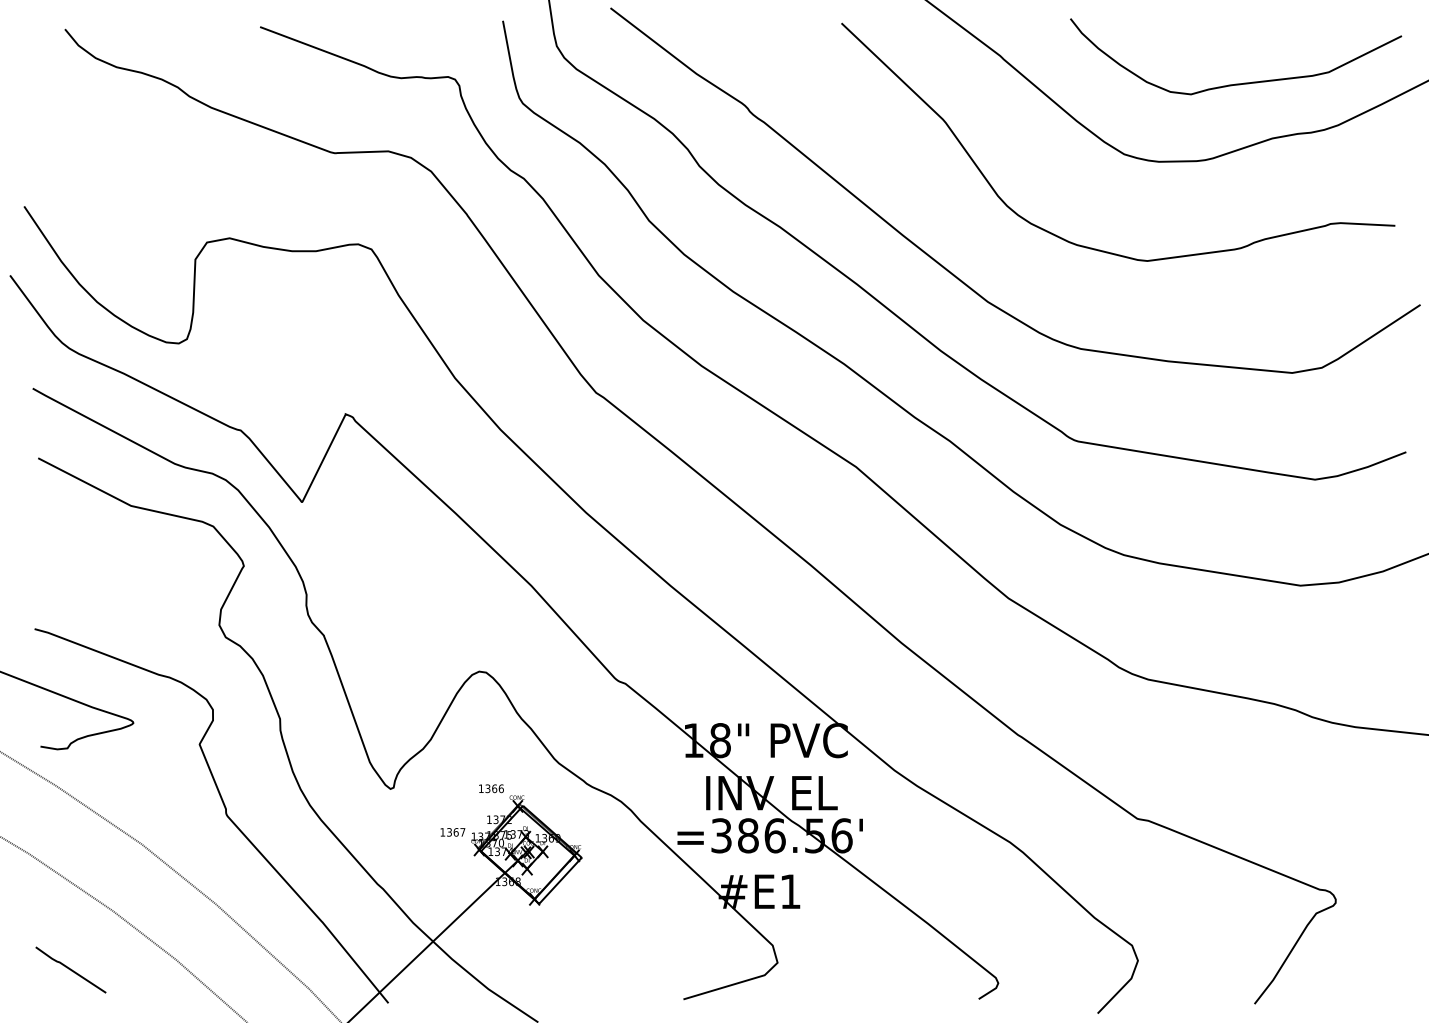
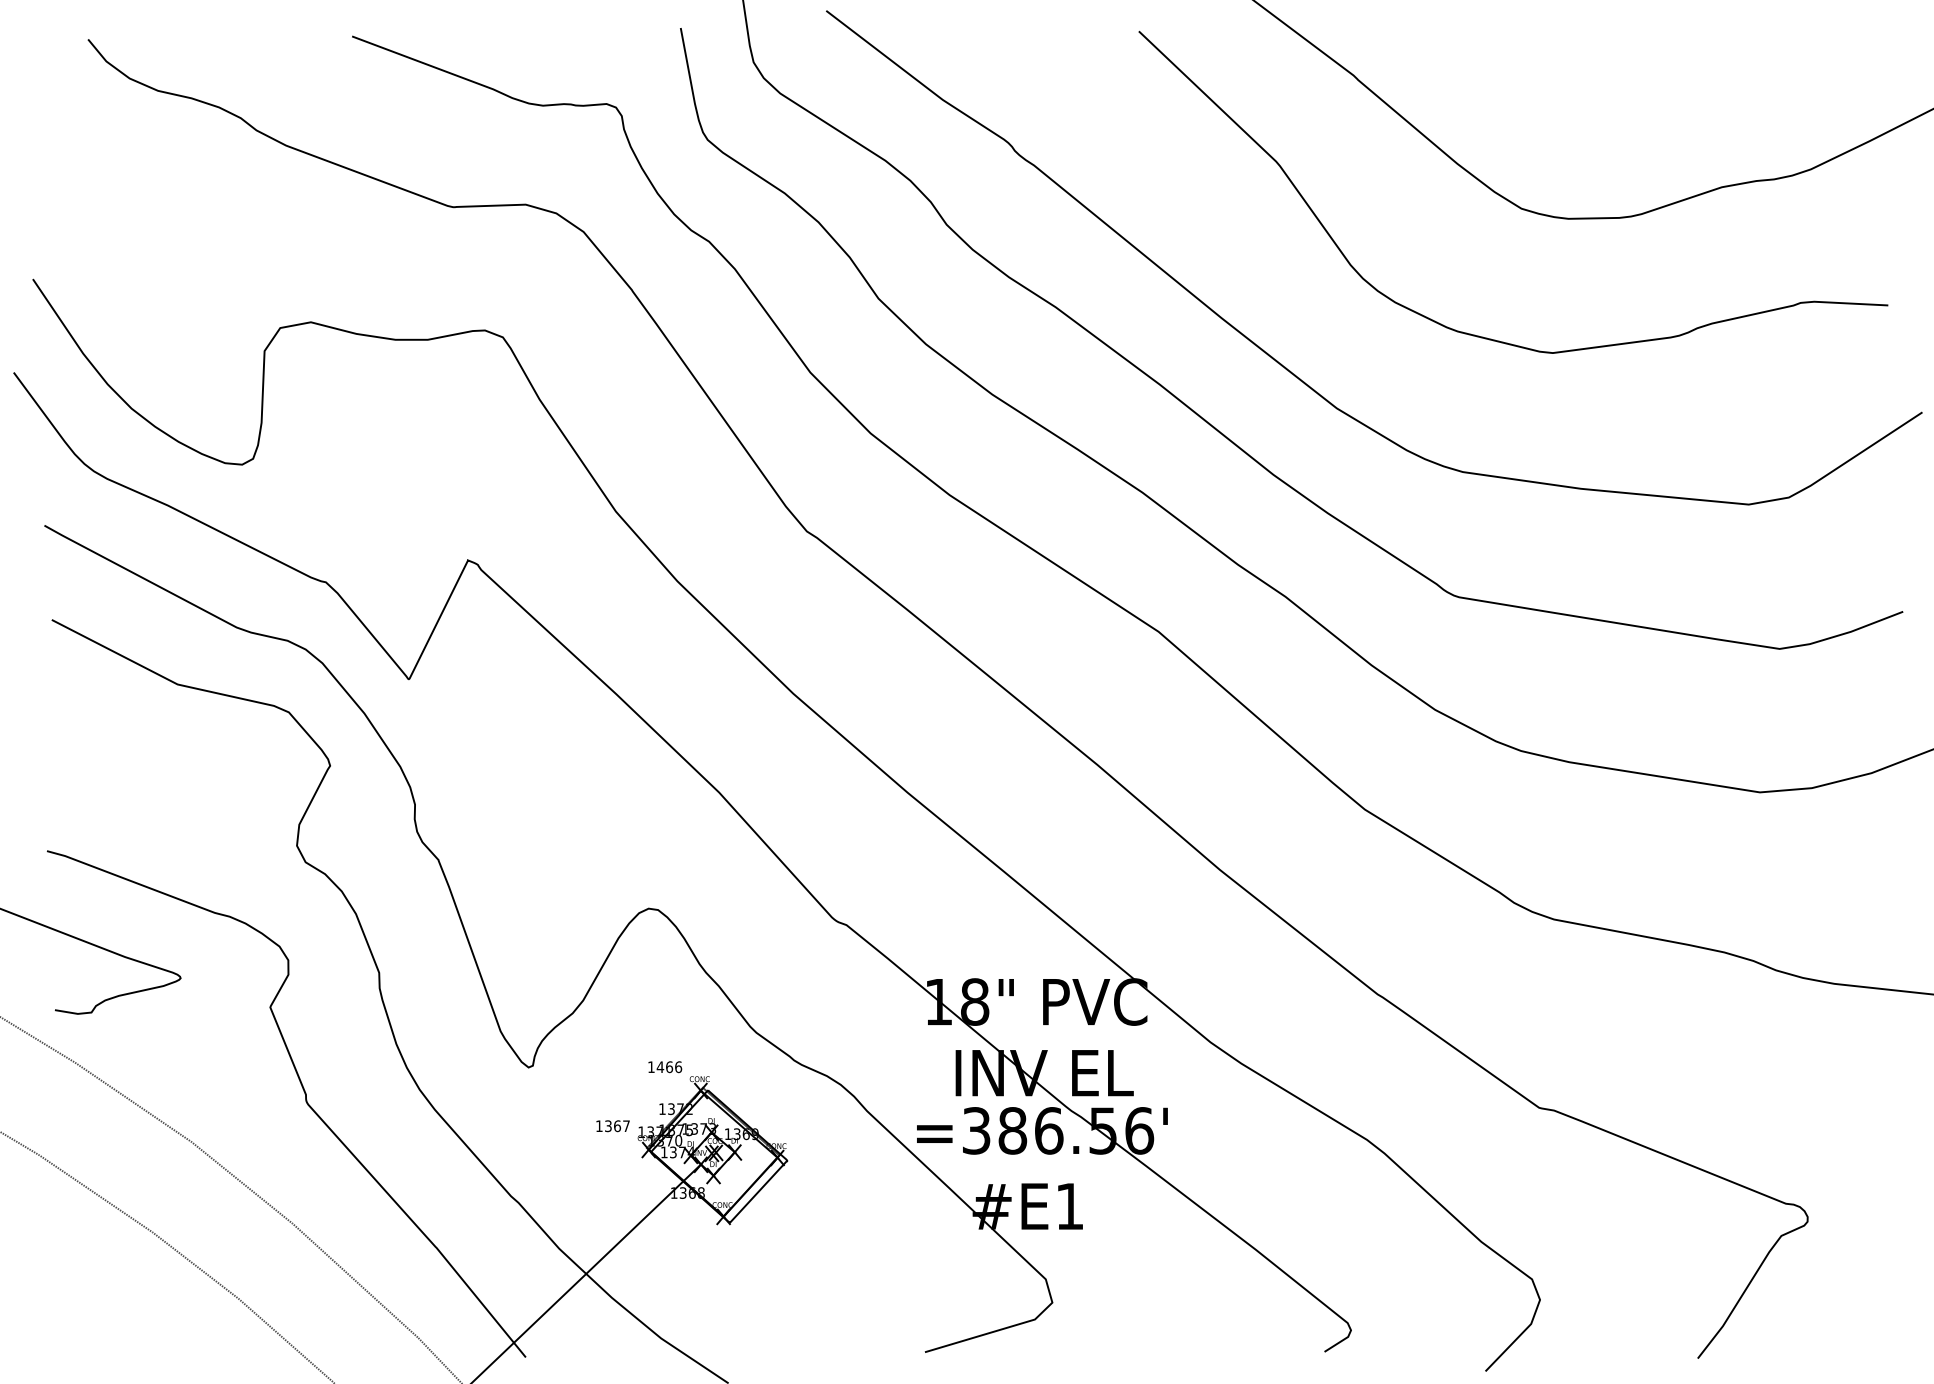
curve: (1240, 83) -> (1678, 112), removed
text: (487, 788) -> (660, 1067), 1366 -> 1466
line: (71, 970) -> (96, 1312), removed

